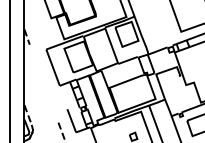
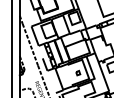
line: (44, 83) -> (30, 44), added

